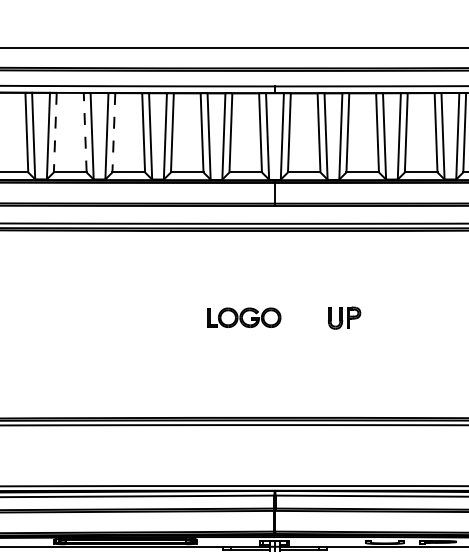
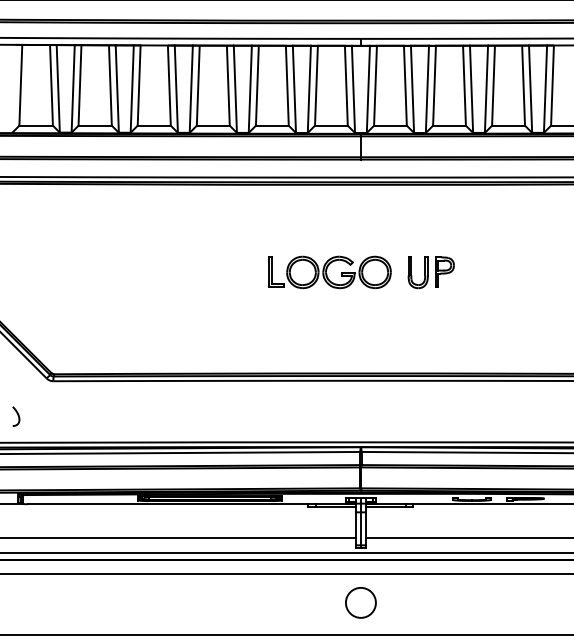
line: (114, 131) -> (198, 84), dashed -> solid
line: (55, 133) -> (139, 86), dashed -> solid
line: (85, 133) -> (169, 86), dashed -> solid
part: (243, 317) -> (329, 272), size x1.67
part: (343, 317) -> (430, 272), size x1.43

